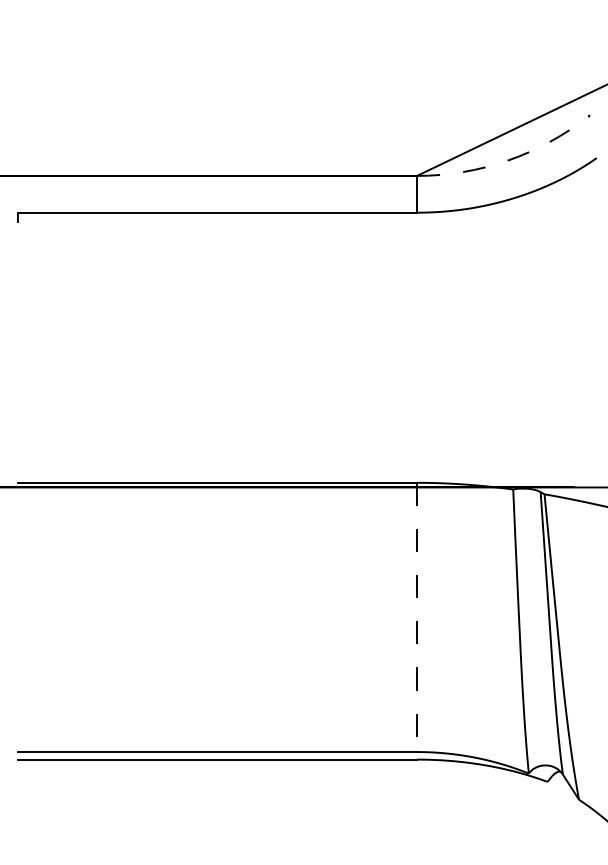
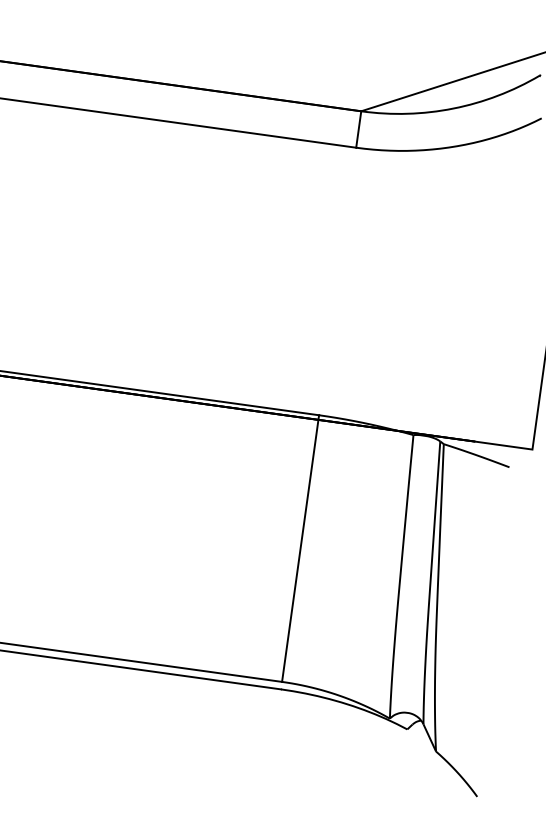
arc: (508, 160) -> (454, 108), dashed -> solid
line: (417, 617) -> (301, 548), dashed -> solid

